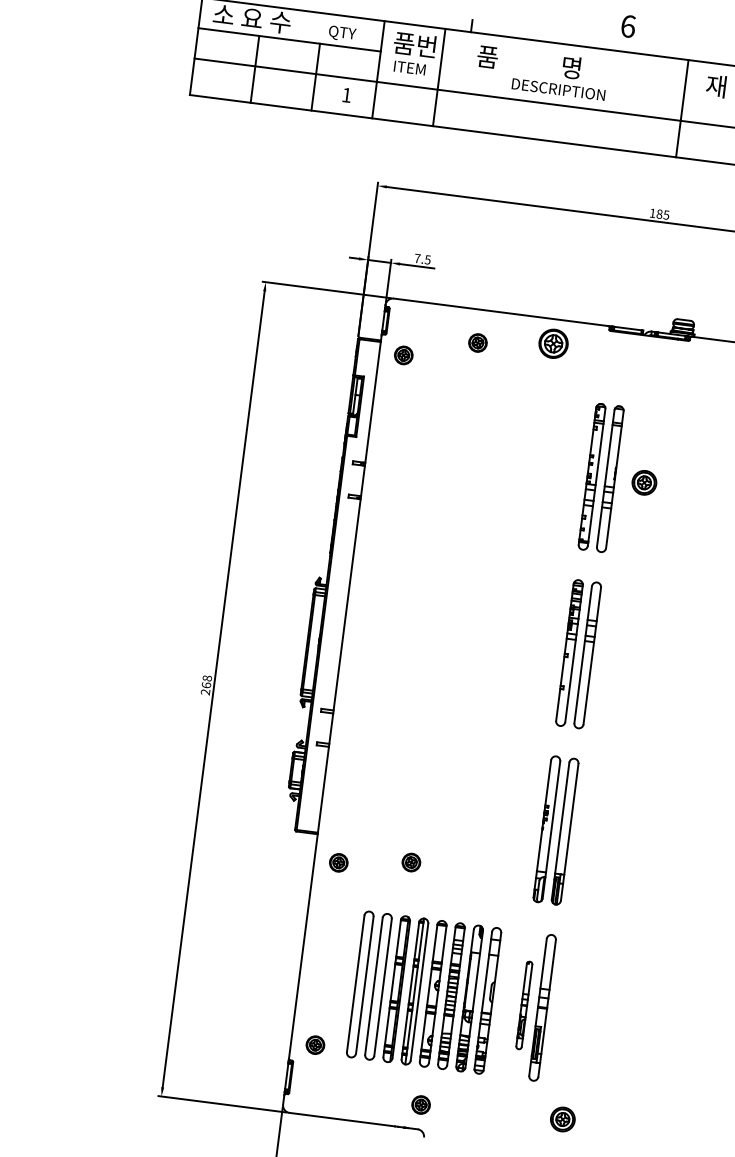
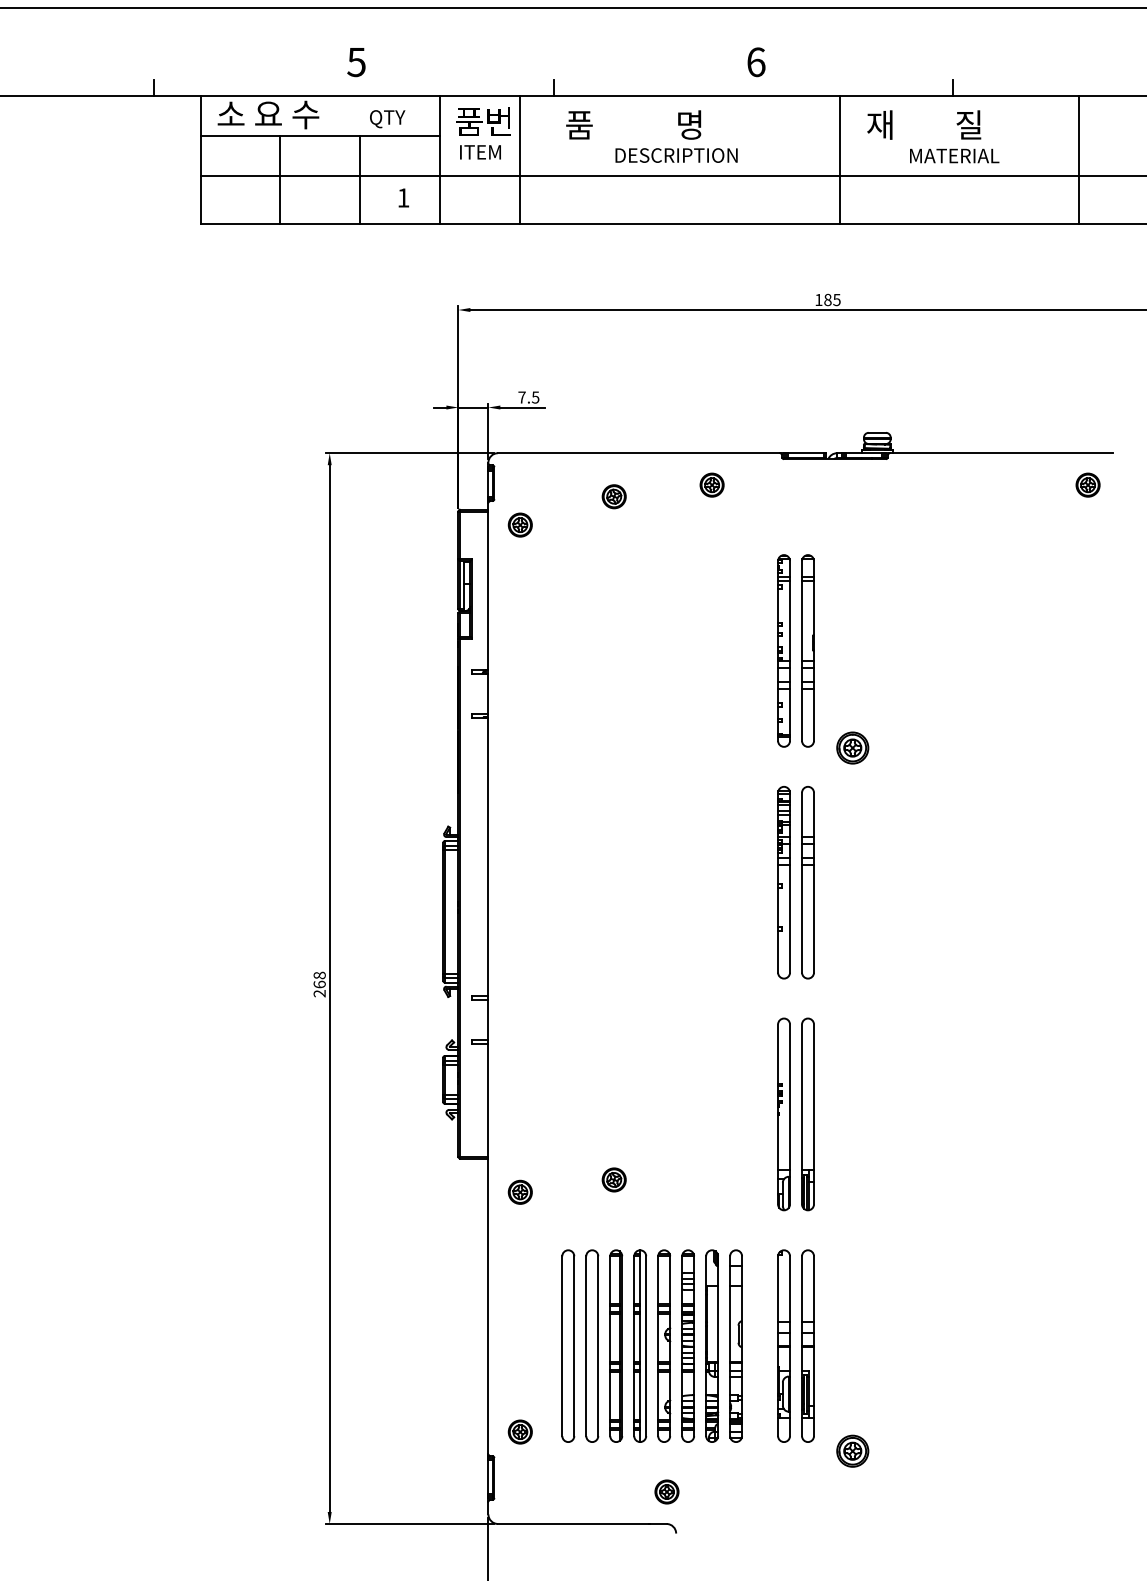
part: (553, 343) -> (711, 484), size x0.62
part: (644, 482) -> (852, 747), moved
part: (523, 1004) -> (783, 1345), size x1.67
part: (562, 1118) -> (852, 1450), moved

